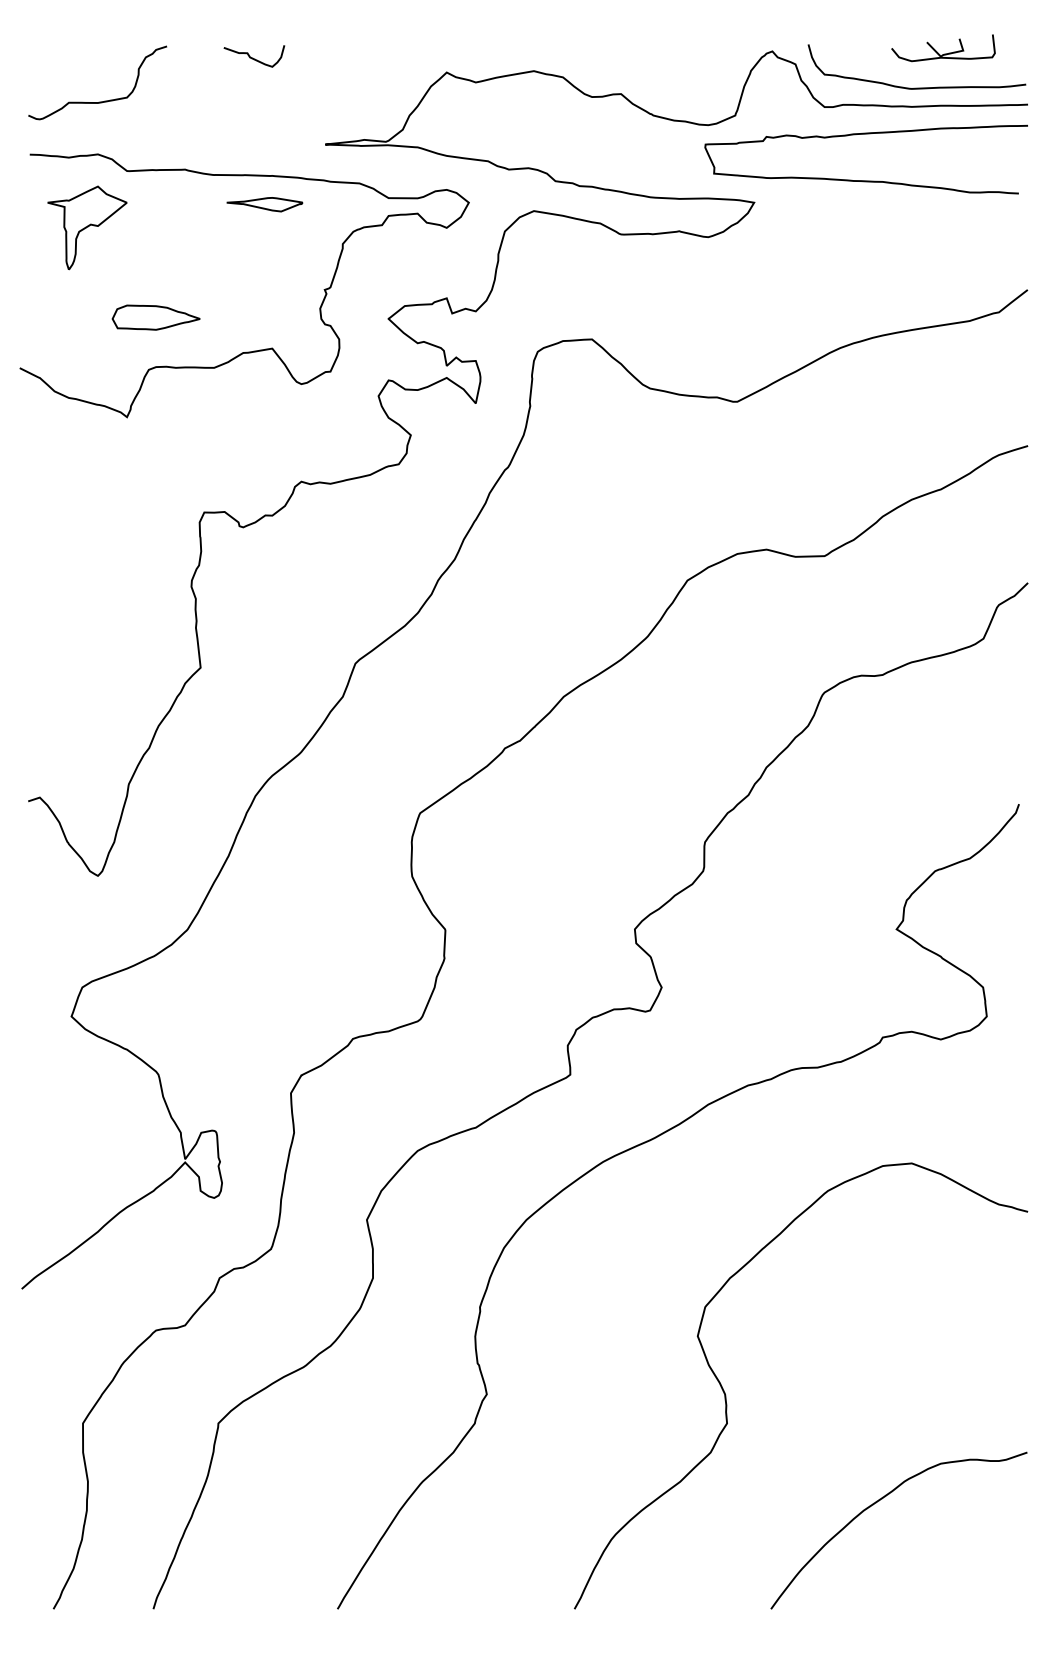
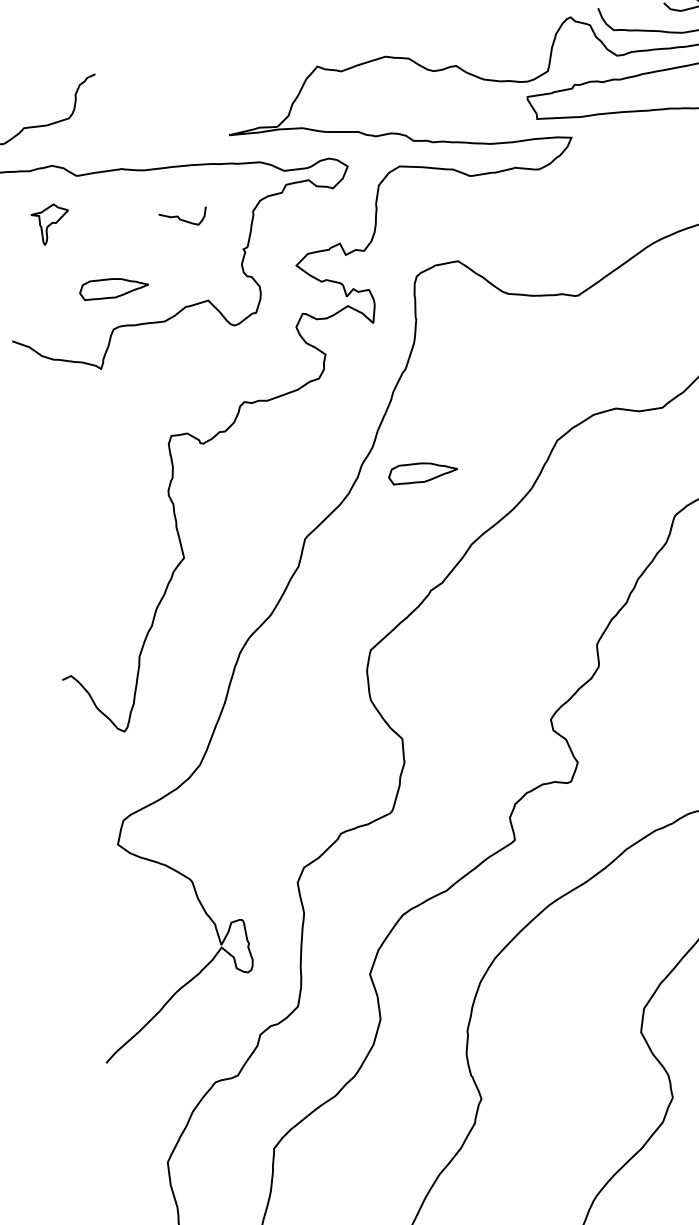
curve: (254, 58) -> (183, 219), moved
part: (264, 204) -> (187, 188), removed
part: (87, 227) -> (51, 224), size x0.6
part: (513, 598) -> (422, 472), added

